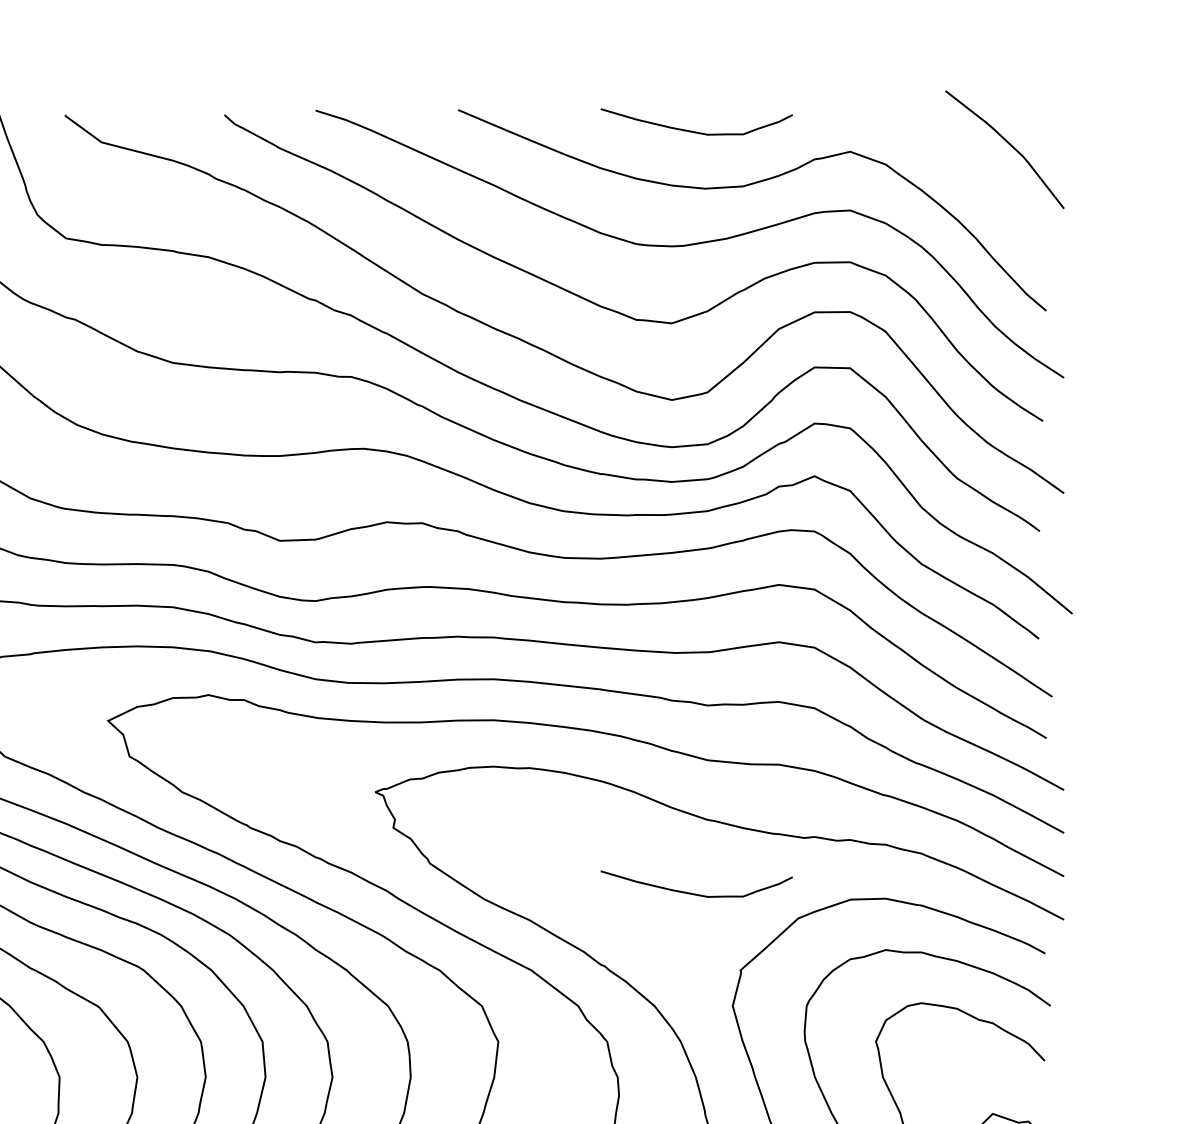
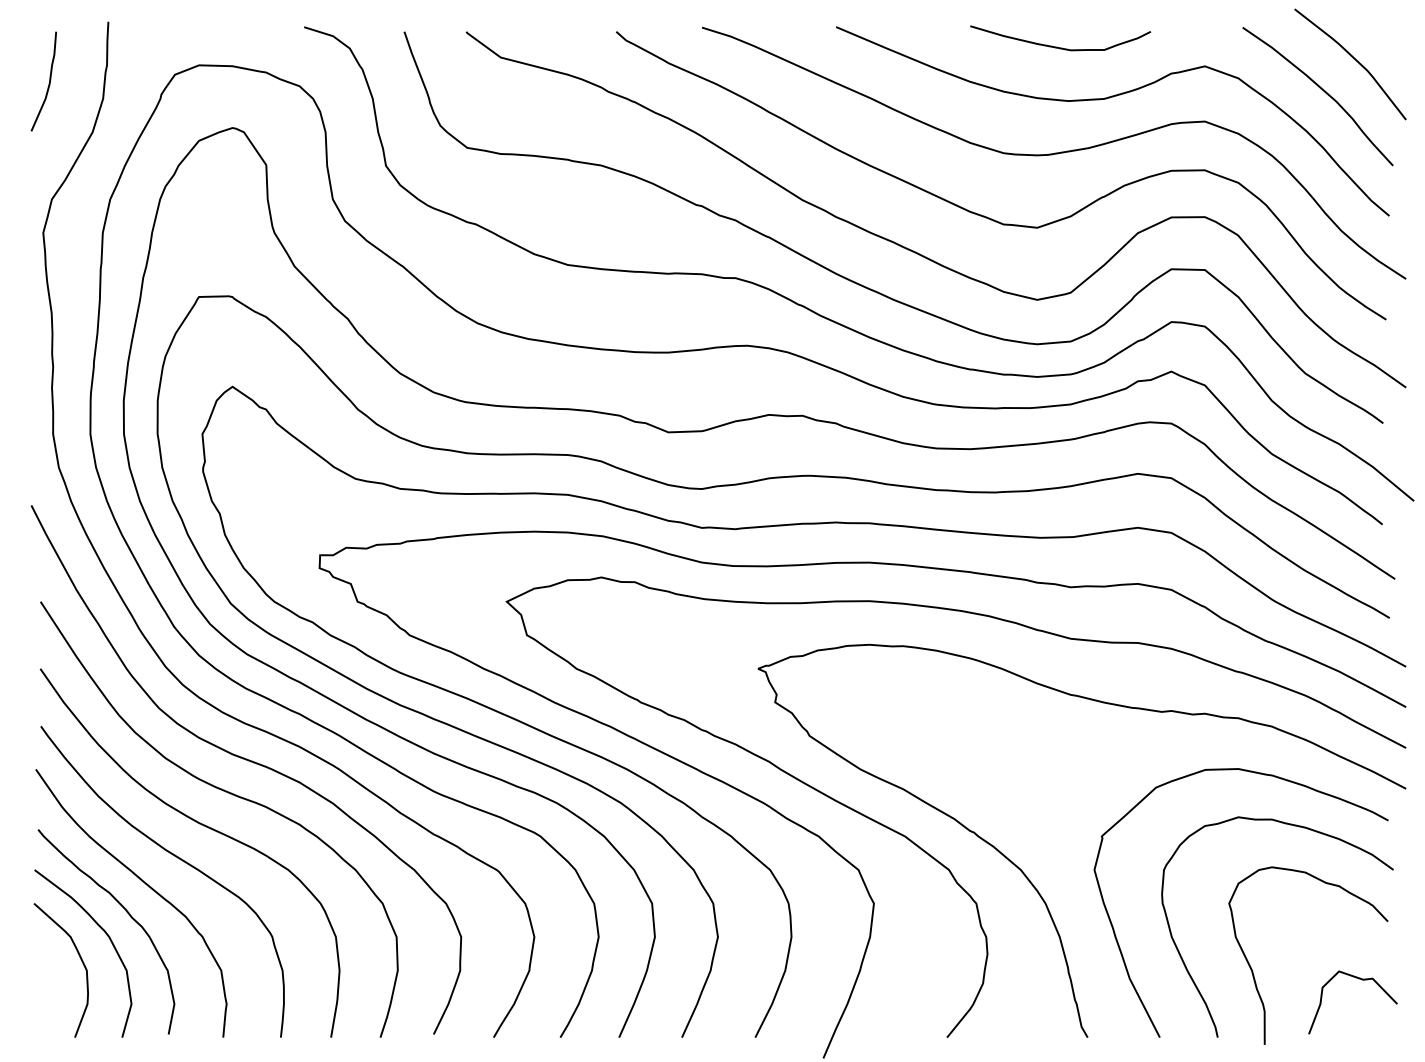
curve: (975, 177) -> (1322, 90), added
curve: (693, 892) -> (1057, 763), removed

